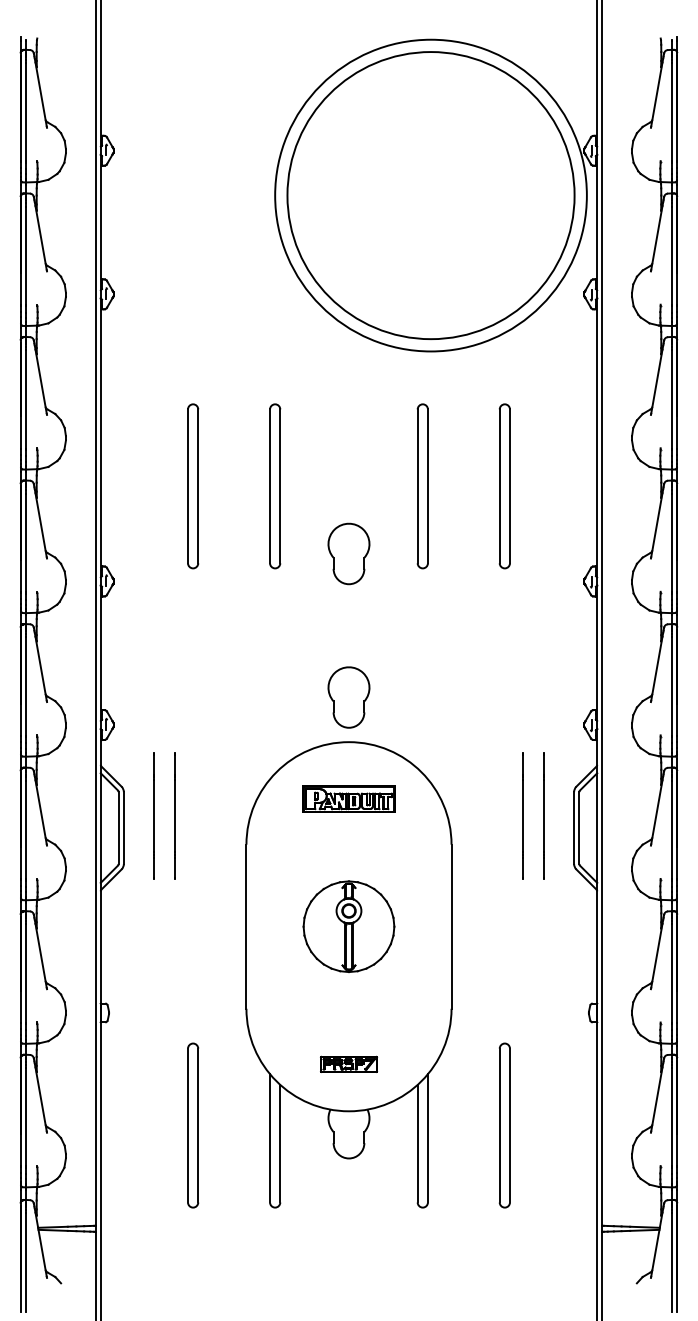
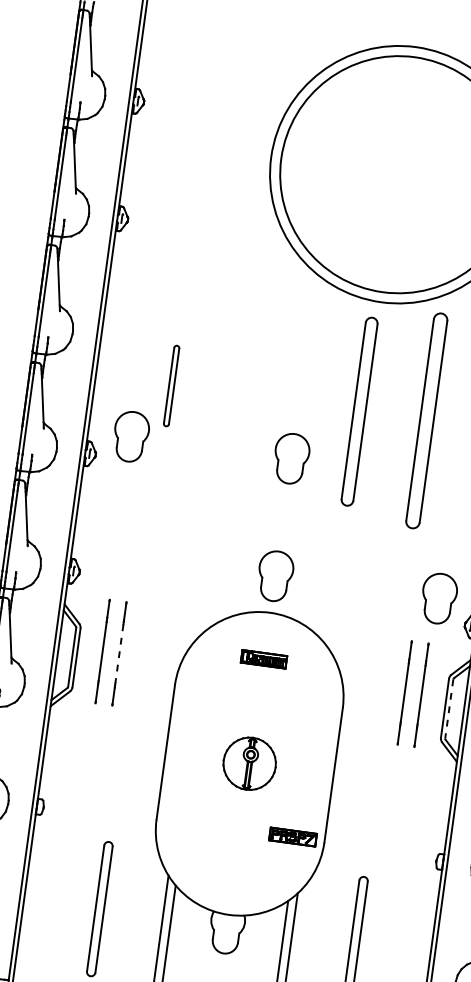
part: (193, 486) -> (171, 386), size x0.6
part: (275, 486) -> (238, 395), removed
part: (422, 486) -> (359, 411), size x1.4
part: (504, 486) -> (426, 421), size x1.6
part: (152, 553) -> (130, 436), added
part: (548, 697) -> (438, 598), added
part: (348, 798) -> (263, 658), size x0.6
line: (174, 816) -> (119, 654), solid -> dashed
line: (579, 828) -> (449, 709), solid -> dashed
part: (348, 926) -> (249, 763), size x0.7
part: (348, 1063) -> (292, 836), moved

